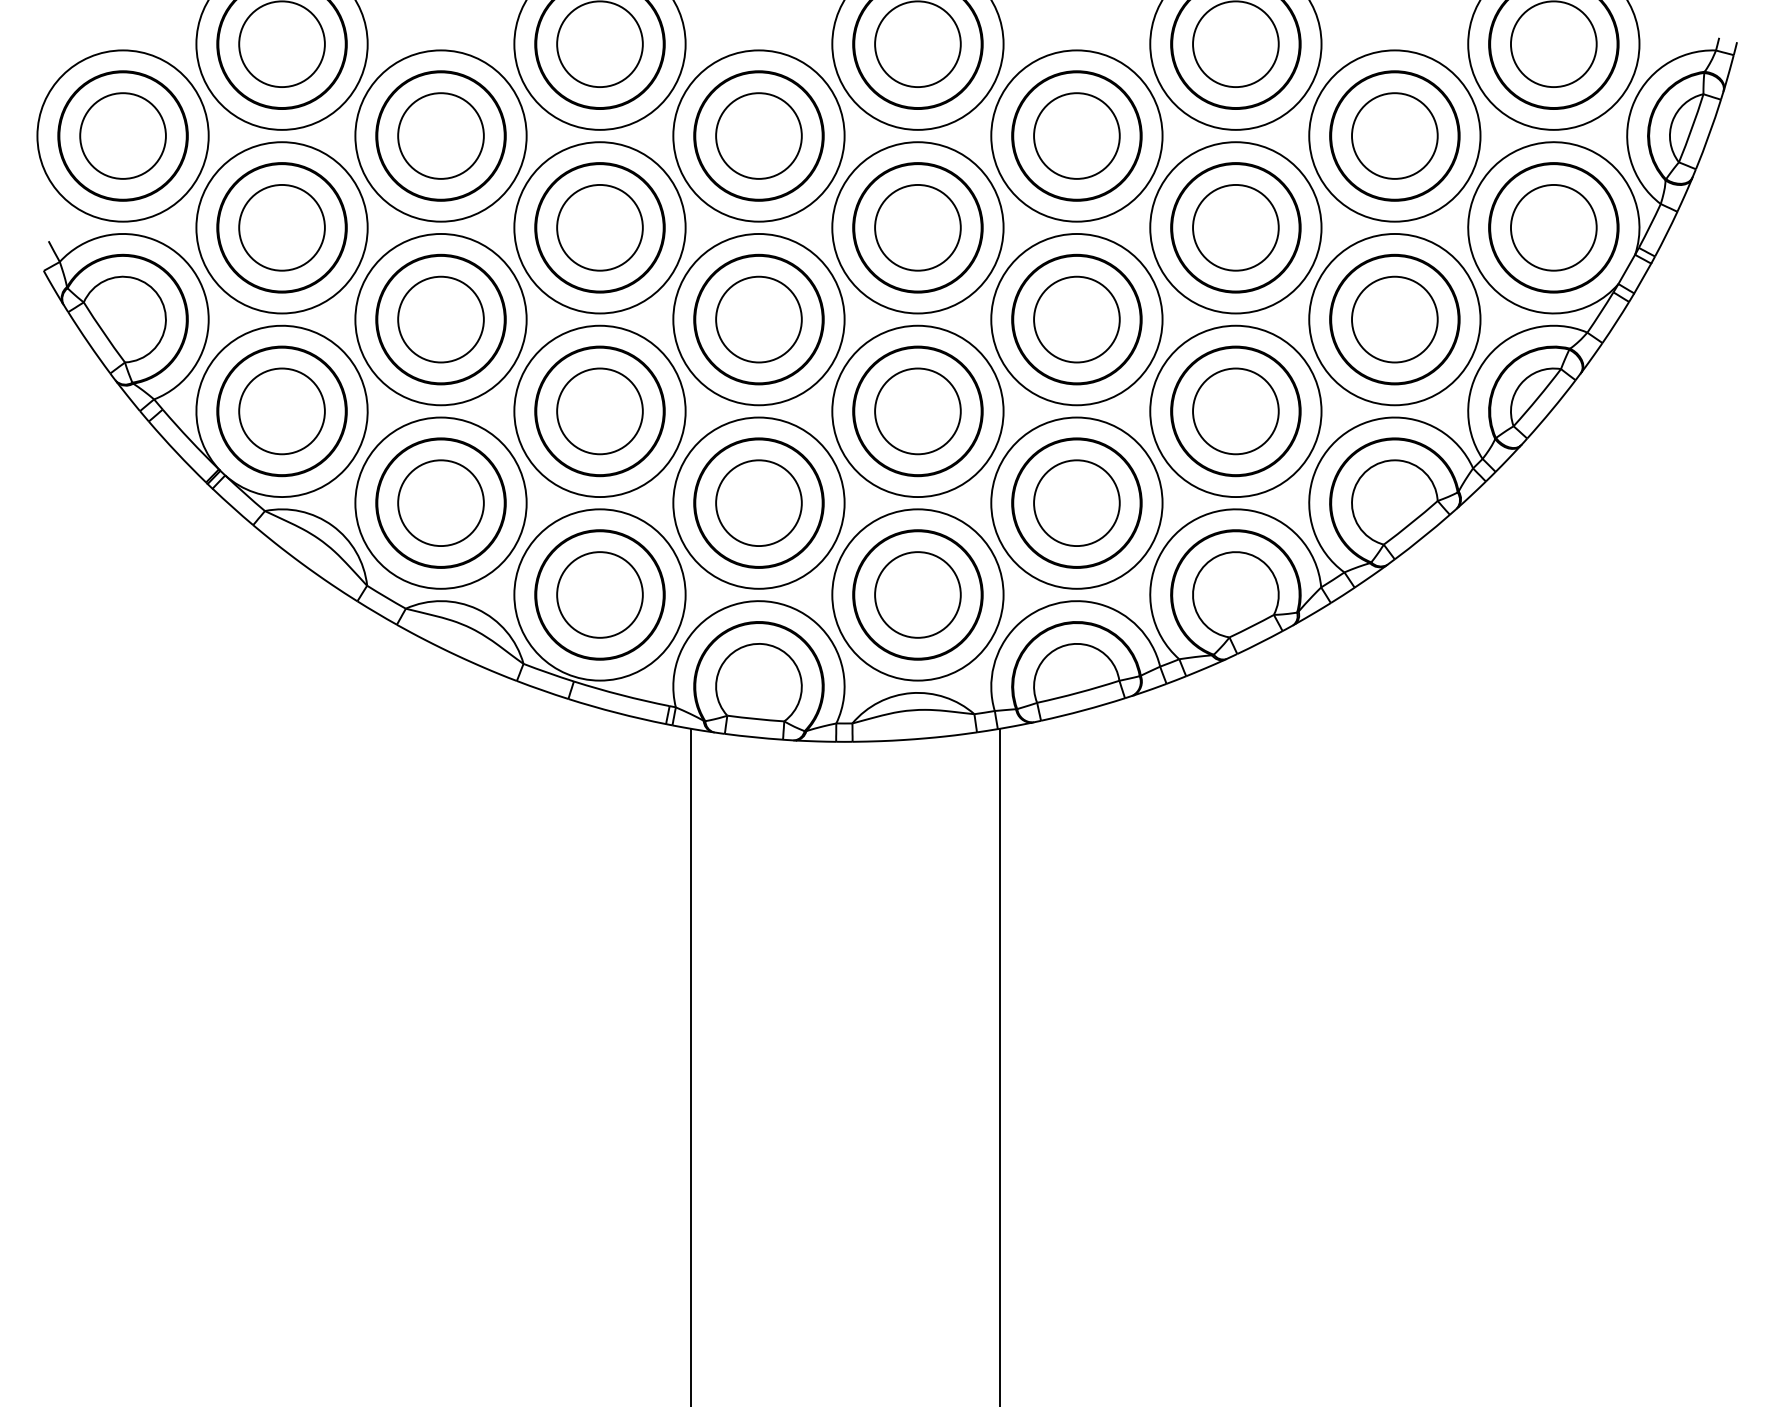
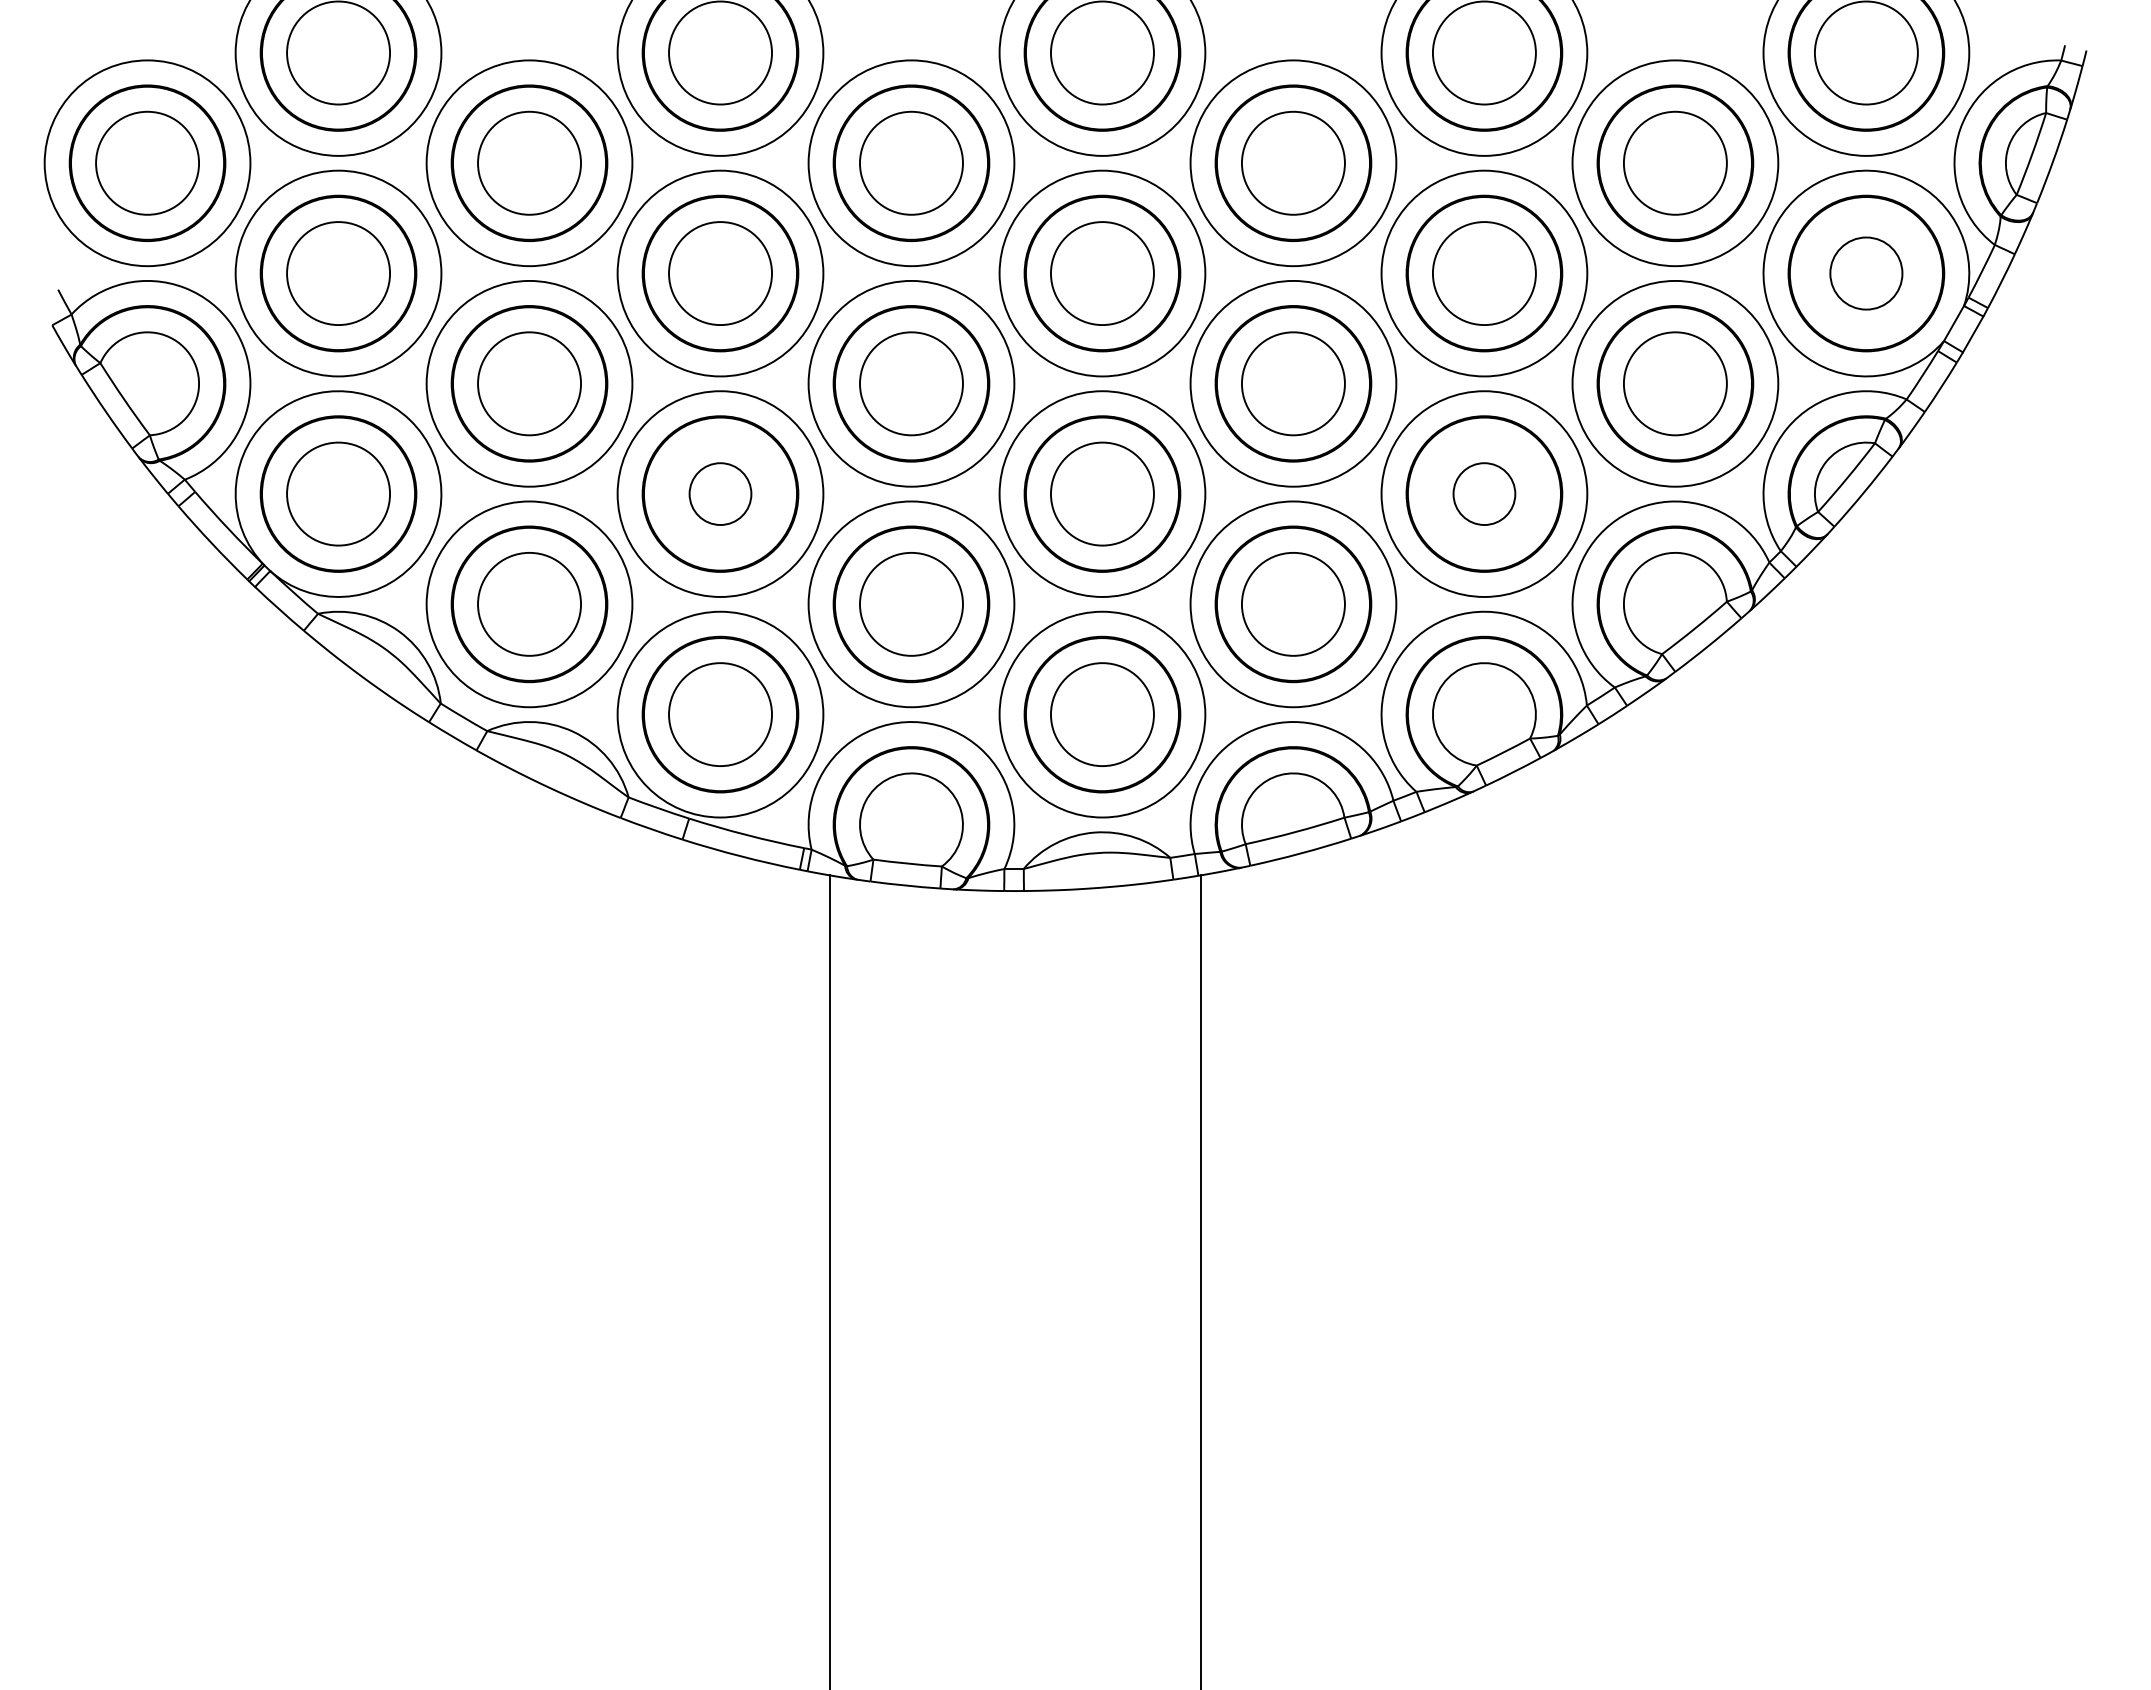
circle: (1553, 227) -> (1865, 273), size x0.7
circle: (599, 410) -> (720, 493), size x0.6
circle: (1235, 410) -> (1483, 493), size x0.6

